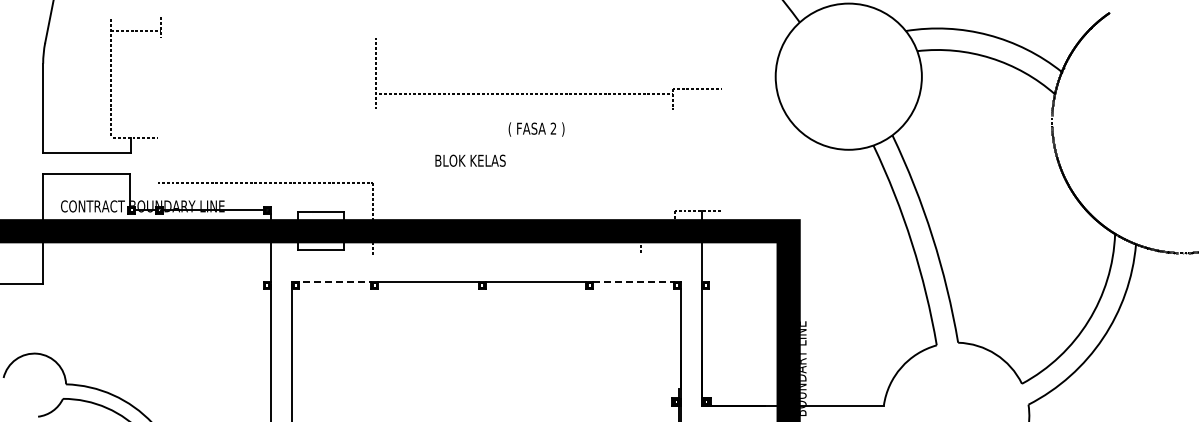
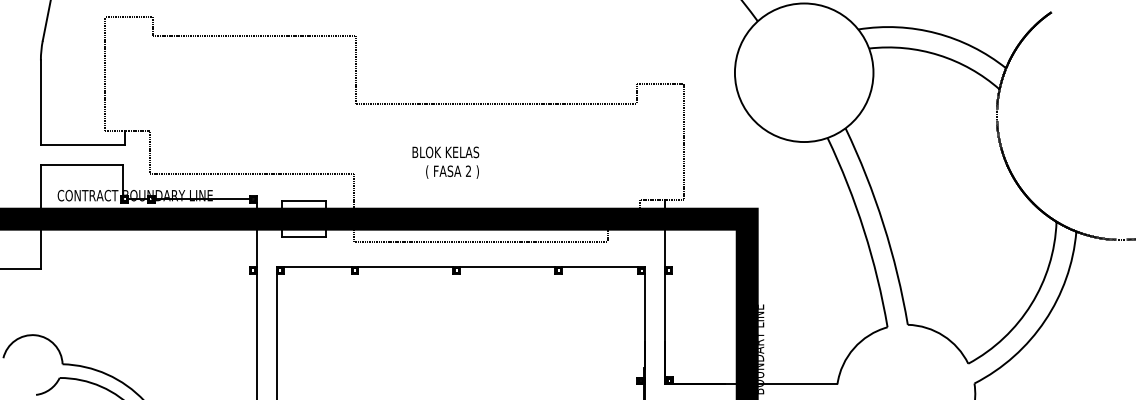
line: (136, 31) -> (129, 16), moved
line: (268, 37) -> (254, 35), added
line: (524, 93) -> (496, 103), moved
text: (536, 129) -> (452, 172), moved
line: (722, 149) -> (684, 141), added
line: (158, 160) -> (150, 152), added
line: (507, 254) -> (480, 241), added
line: (332, 281) -> (315, 266), dashed -> solid
line: (633, 281) -> (600, 266), dashed -> solid

